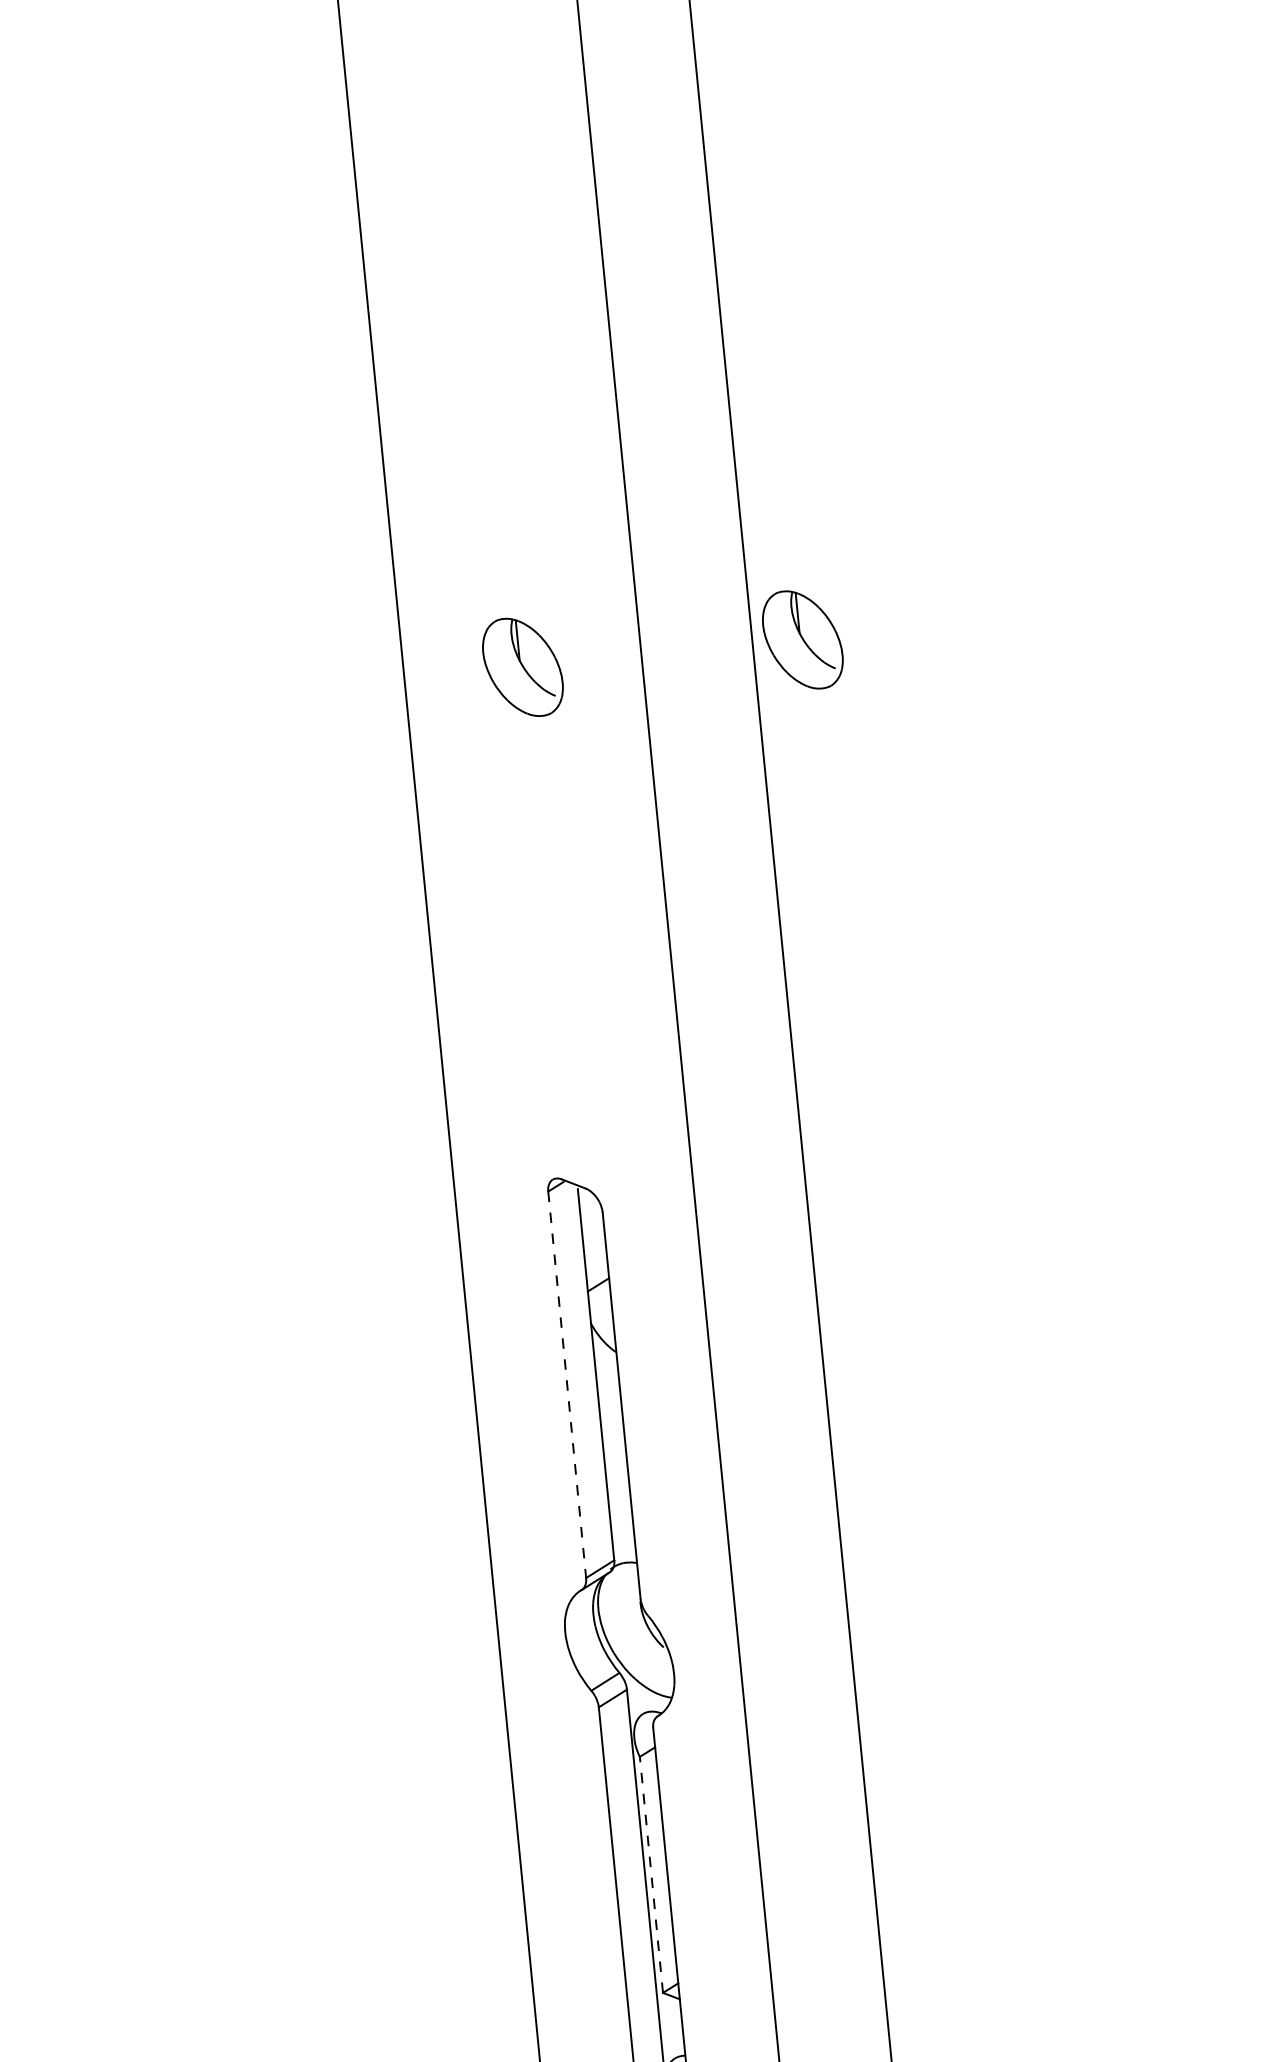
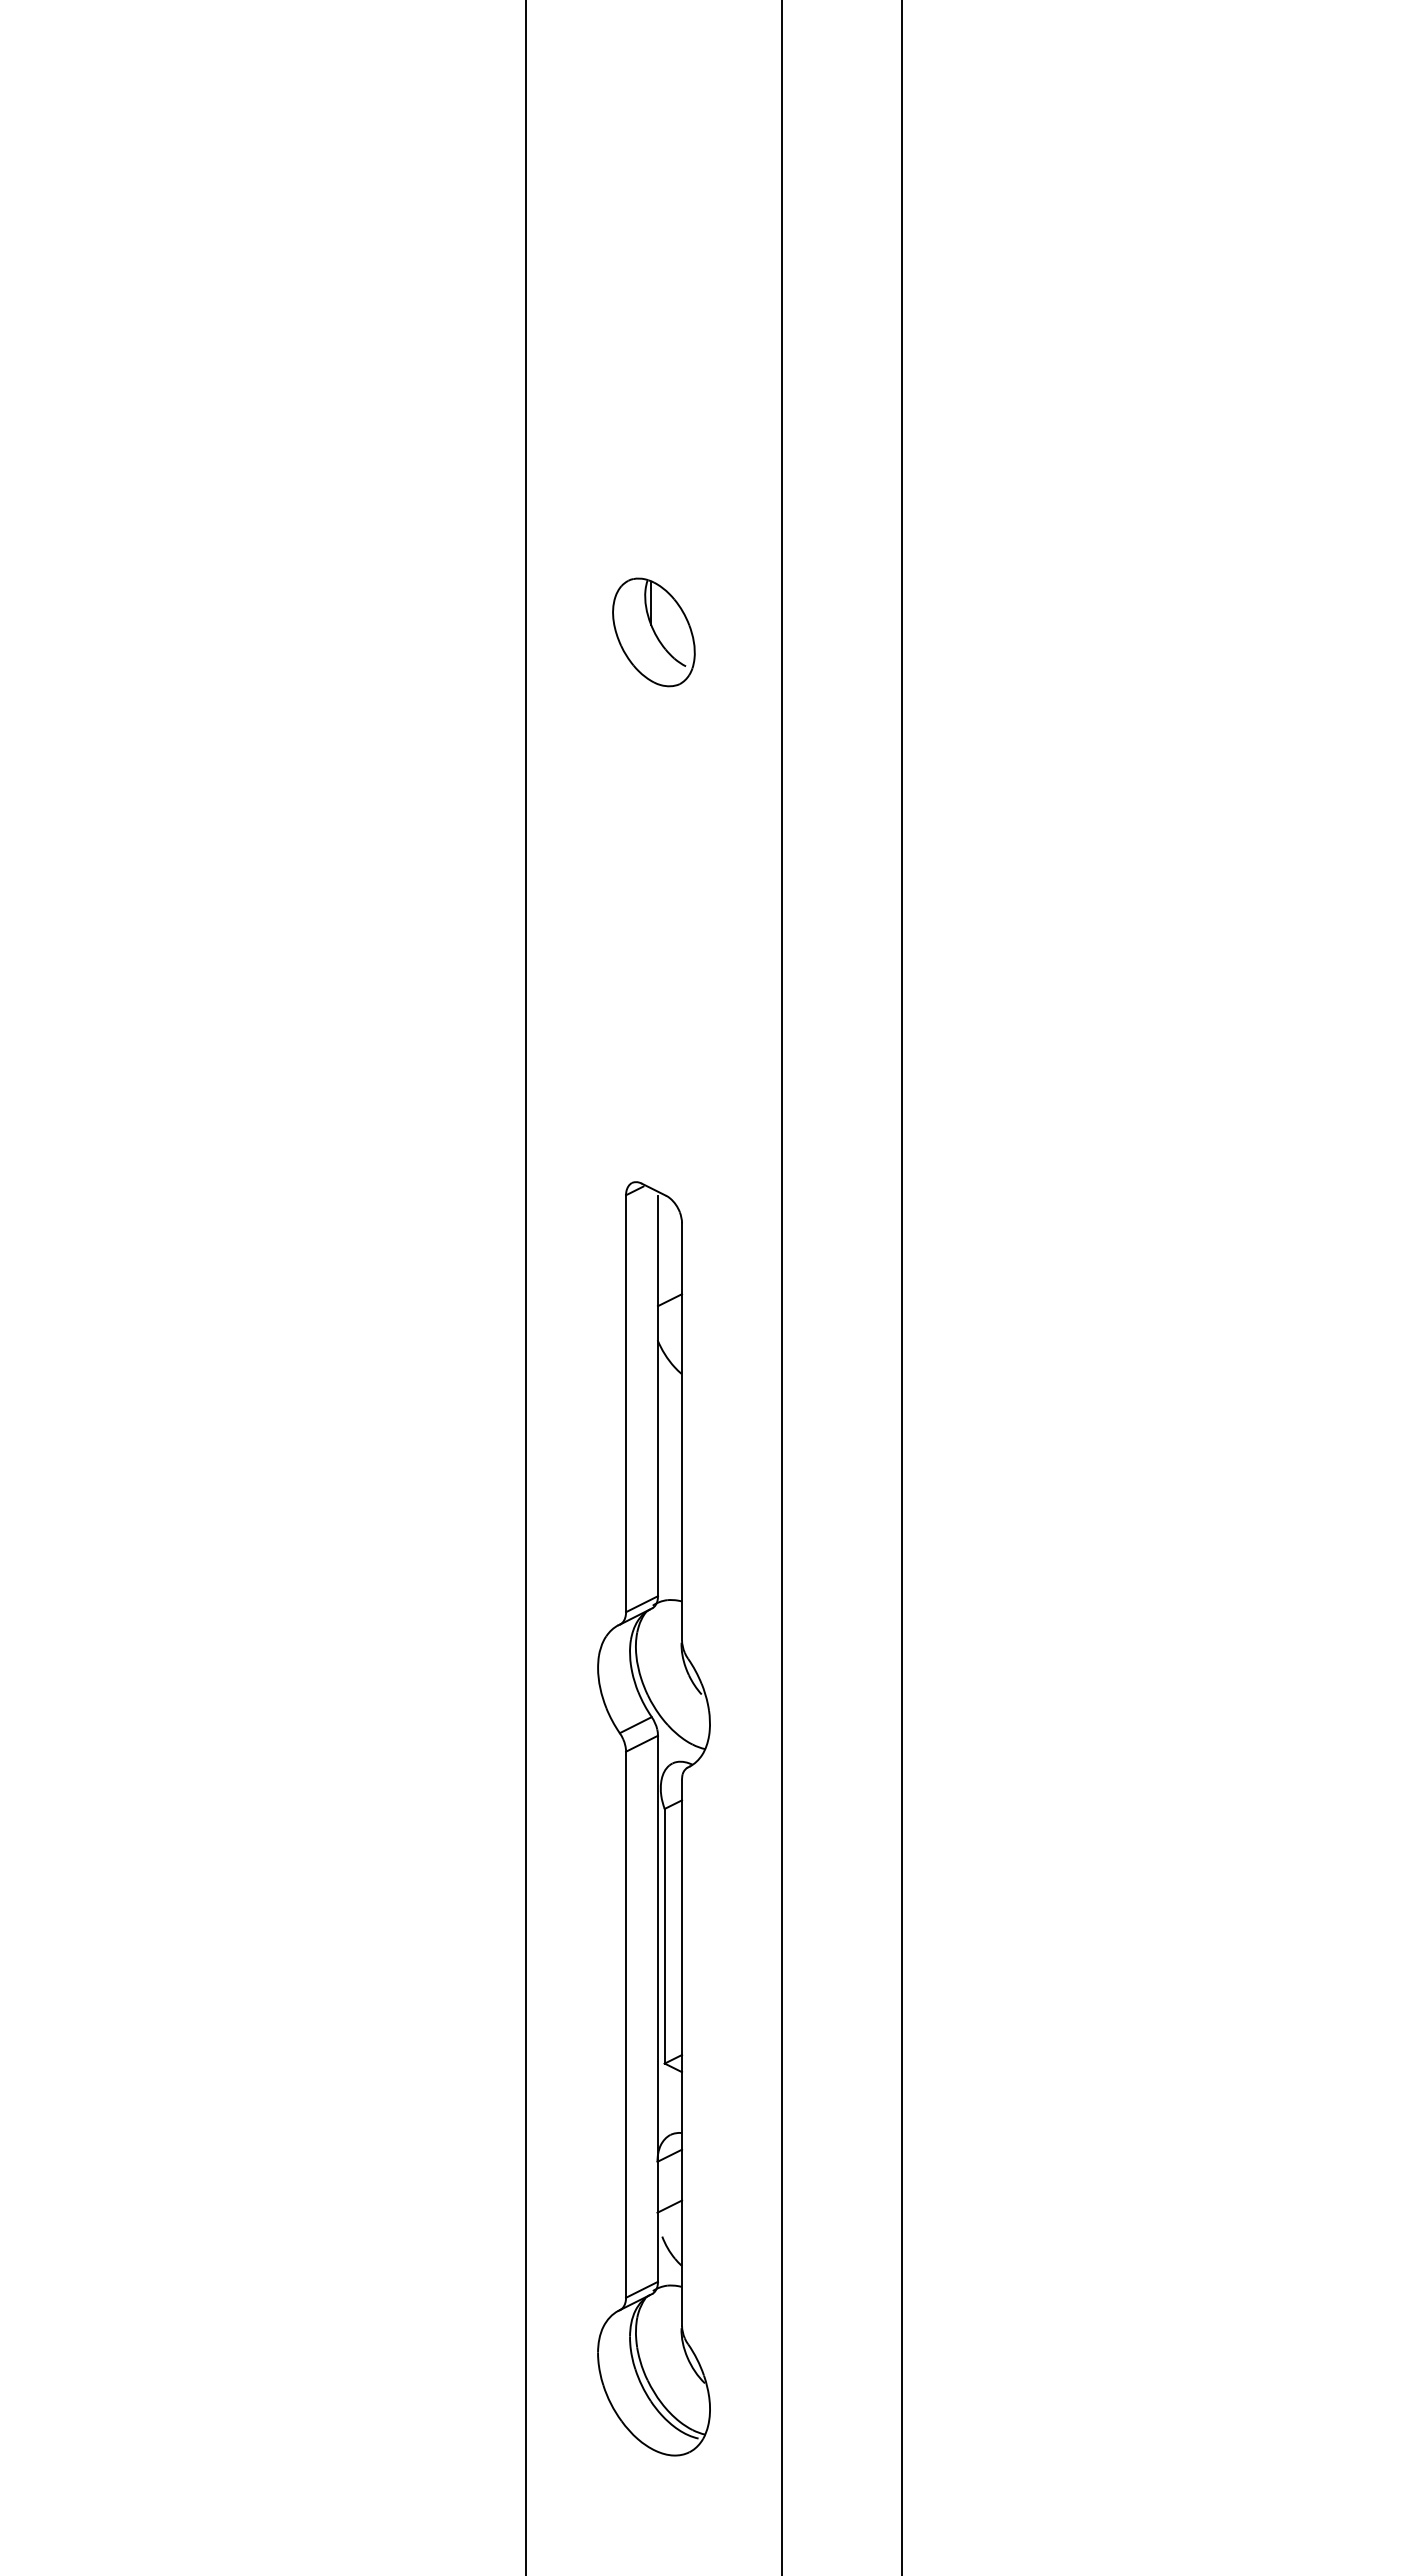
part: (802, 640) -> (955, 632), removed
line: (567, 1385) -> (626, 1404), dashed -> solid
line: (651, 1874) -> (664, 1935), dashed -> solid

